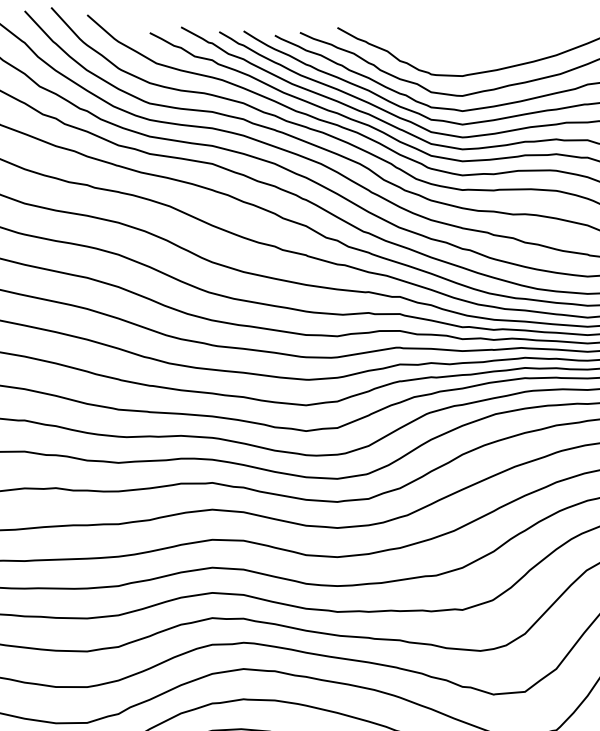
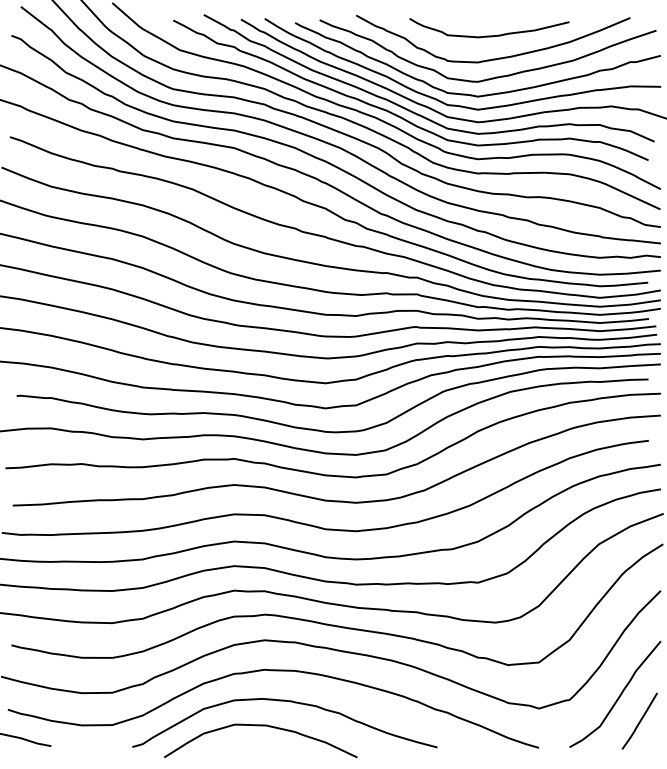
curve: (474, 48) -> (489, 35), added

